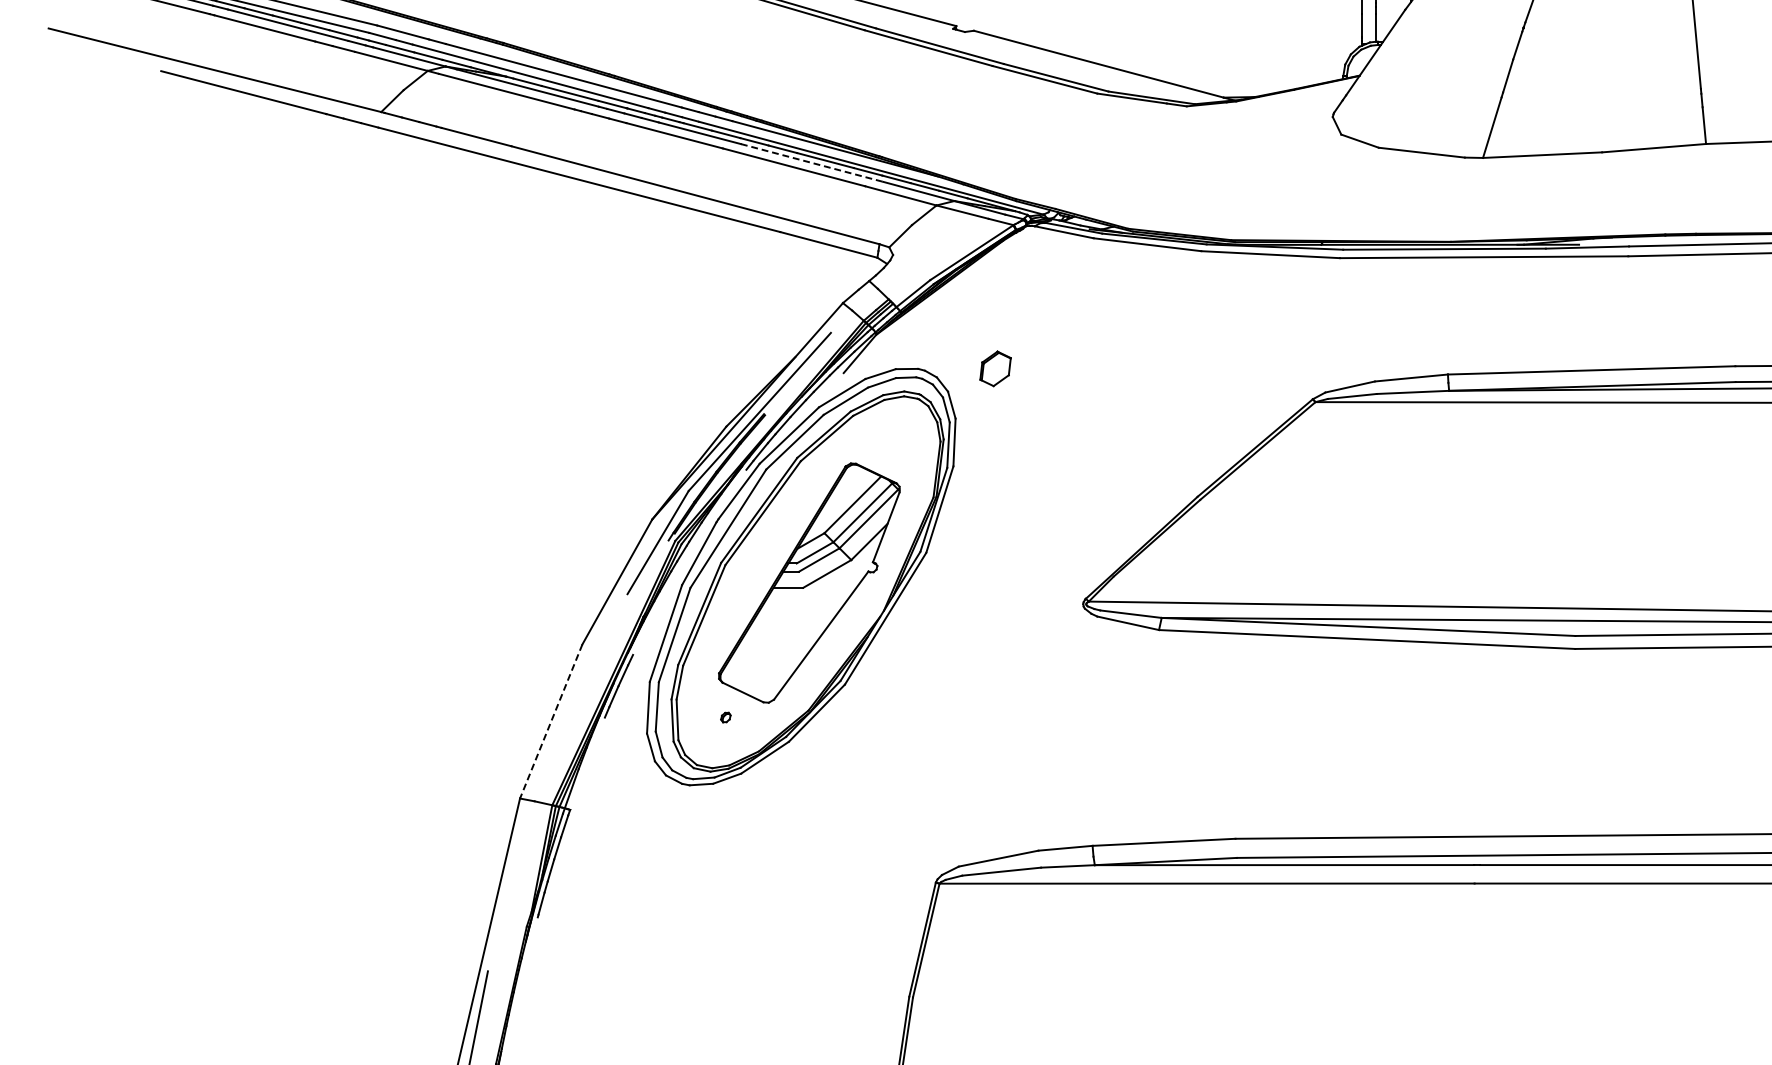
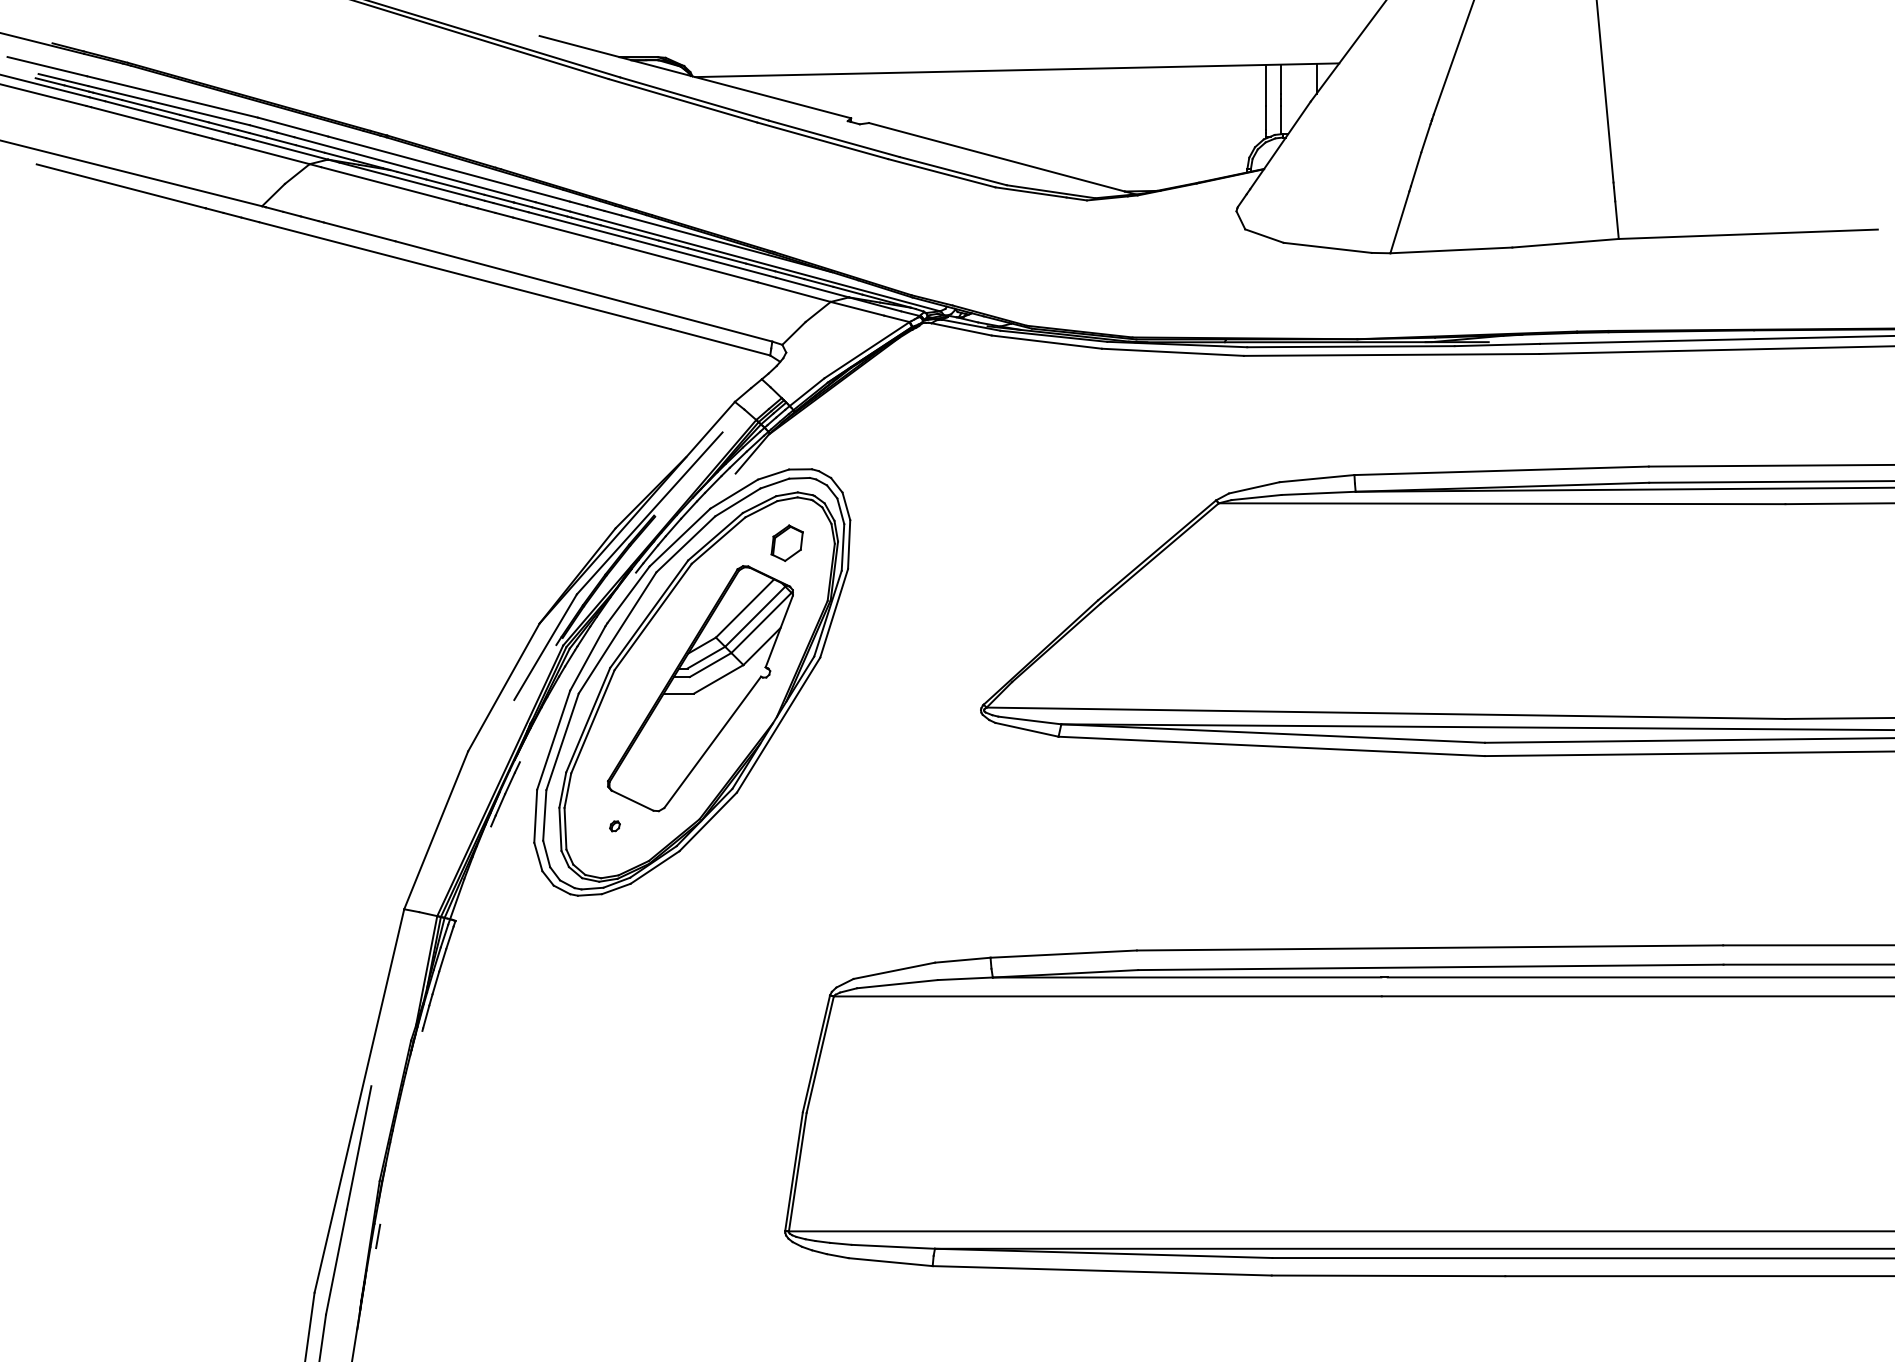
line: (812, 163) -> (703, 258), dashed -> solid
part: (994, 368) -> (786, 542), moved
line: (551, 721) -> (436, 830), dashed -> solid

